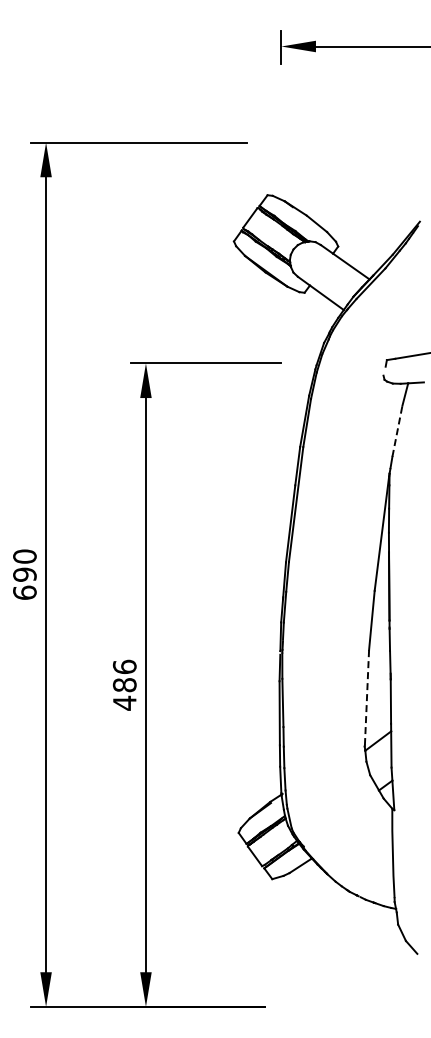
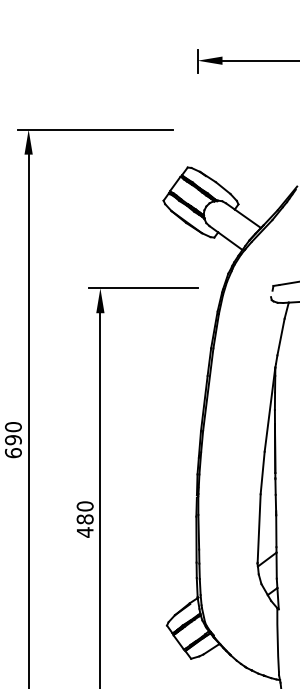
line: (397, 431) -> (281, 337), dashed -> solid
text: (124, 666) -> (84, 506), 486 -> 480
line: (366, 697) -> (258, 528), dashed -> solid

